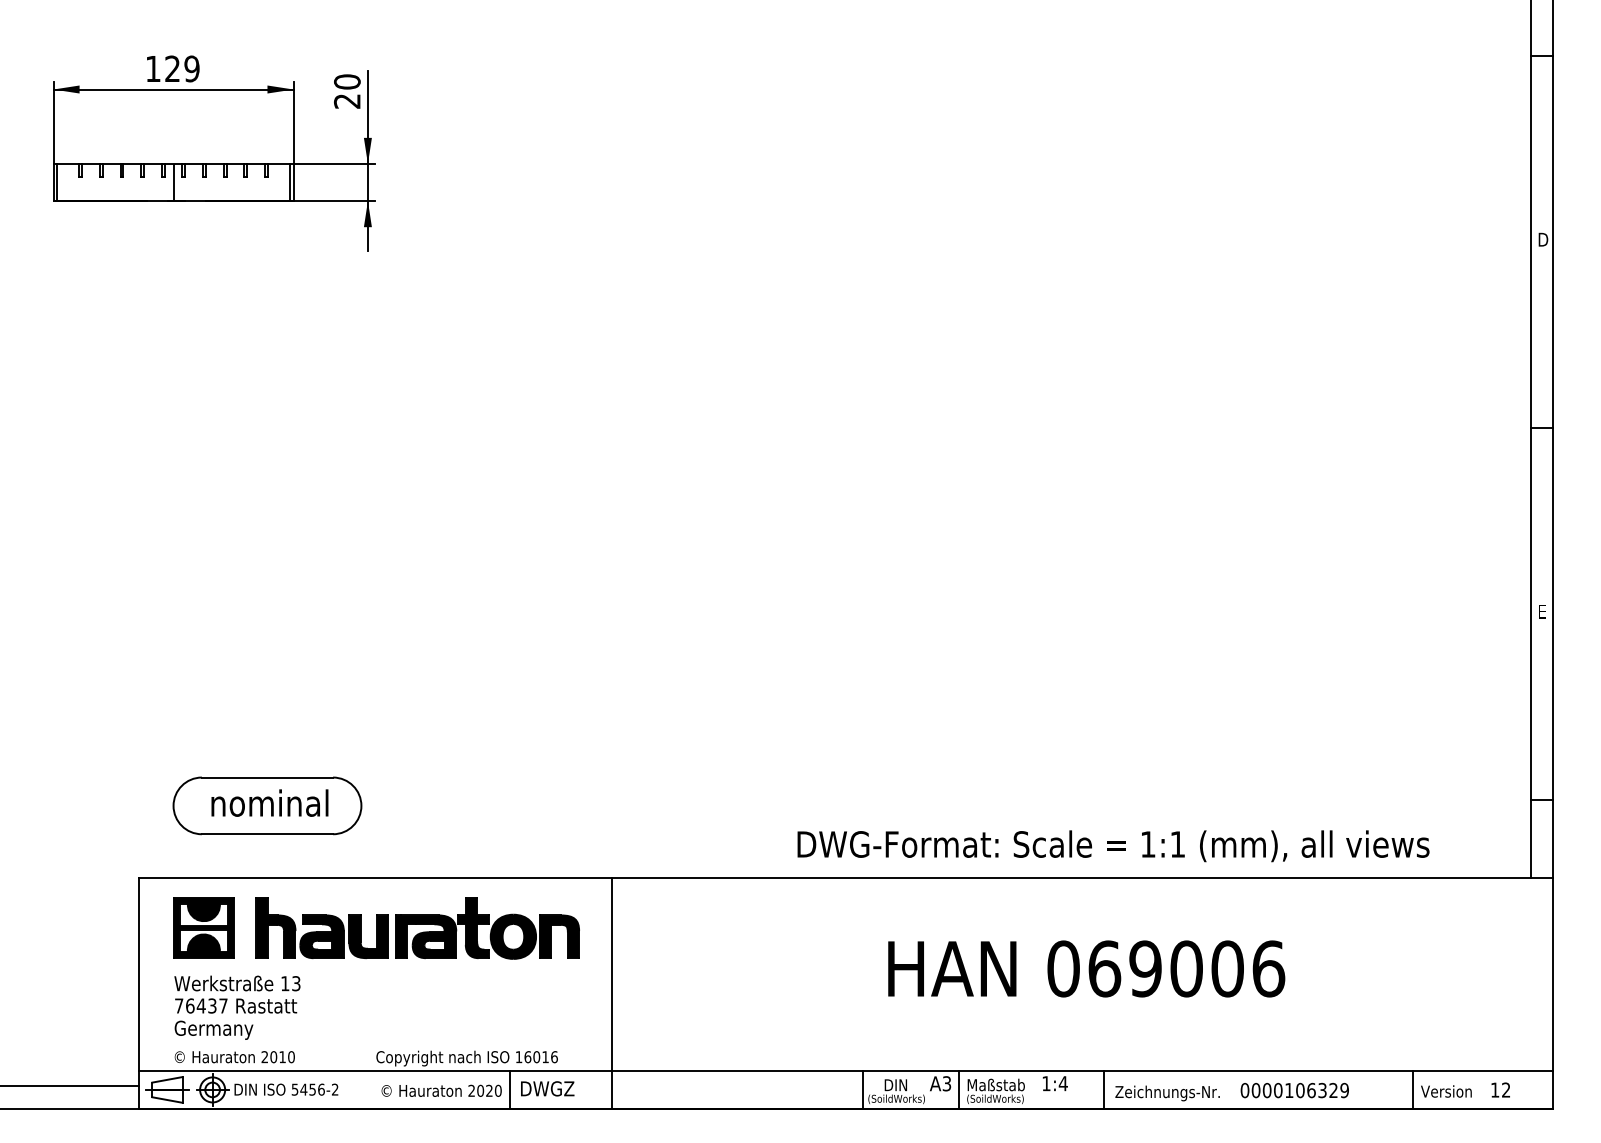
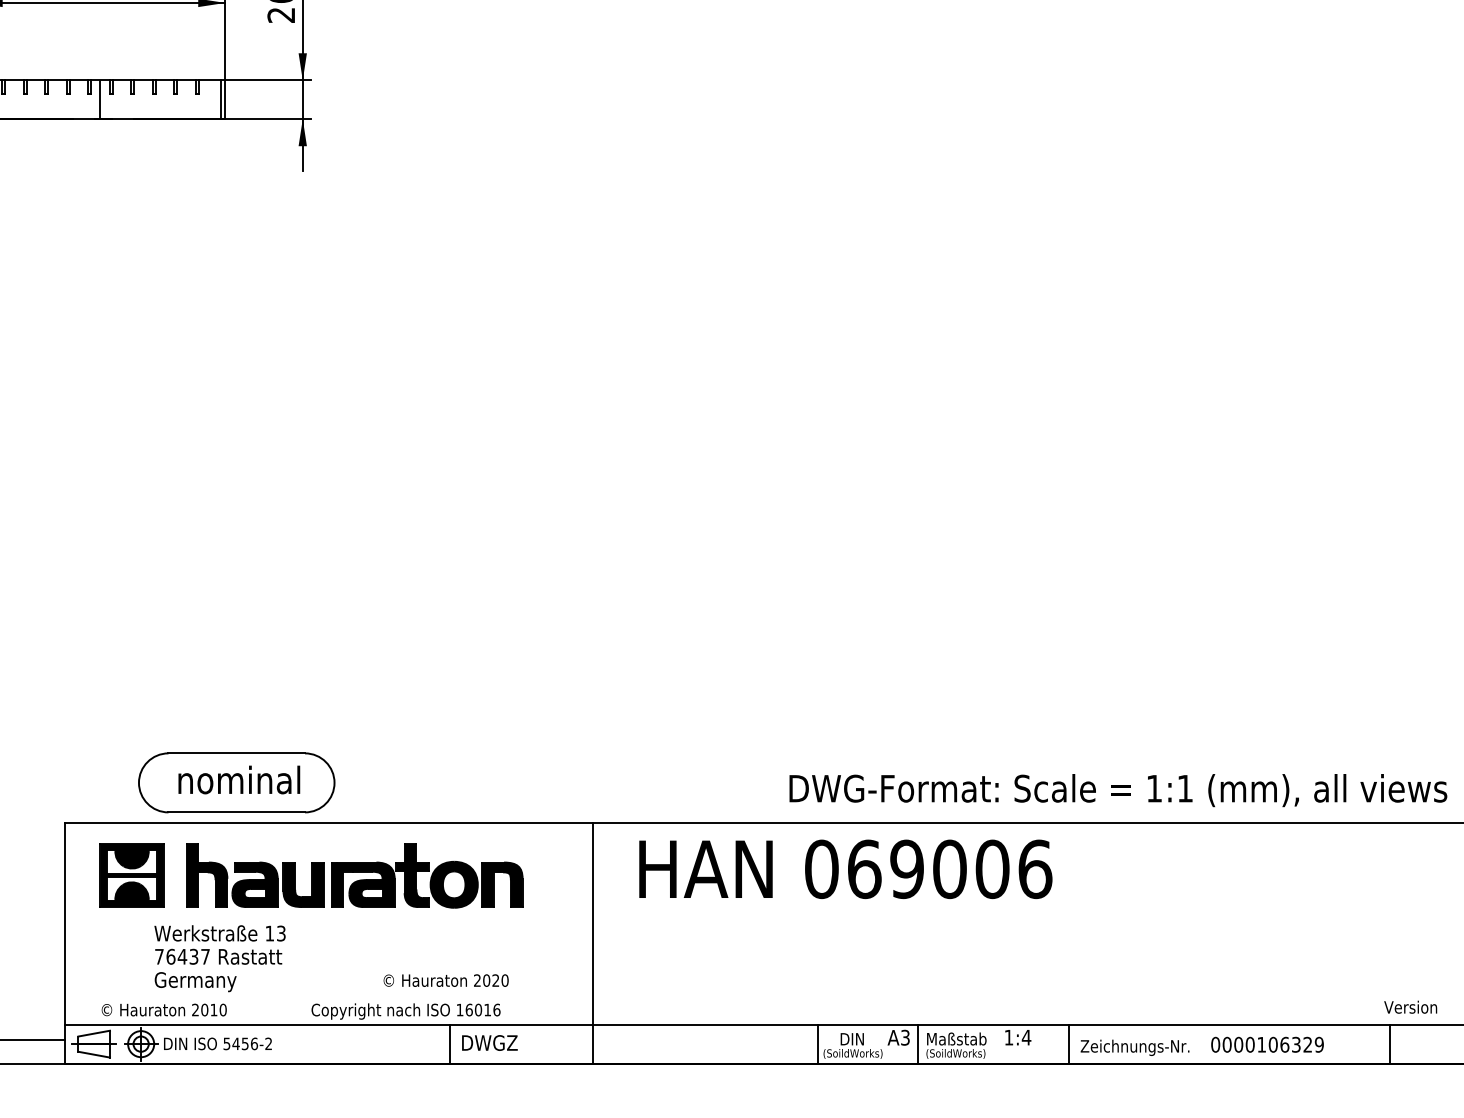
part: (267, 805) -> (236, 782), moved
text: (1113, 846) -> (1118, 790), moved
text: (1086, 968) -> (845, 868), moved
line: (611, 992) -> (592, 942), moved
text: (237, 1007) -> (220, 958), moved
text: (441, 1090) -> (445, 980), moved
text: (1446, 1091) -> (1410, 1007), moved

